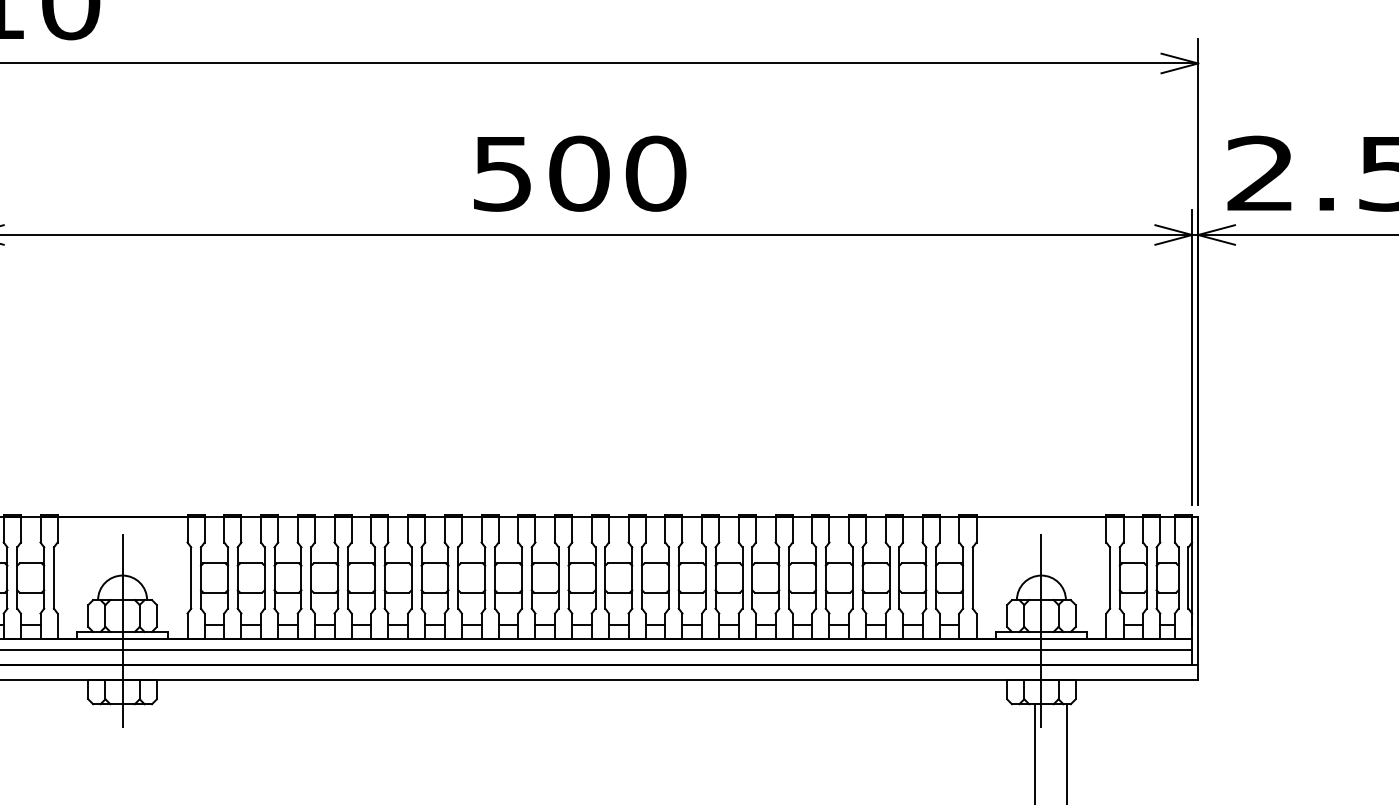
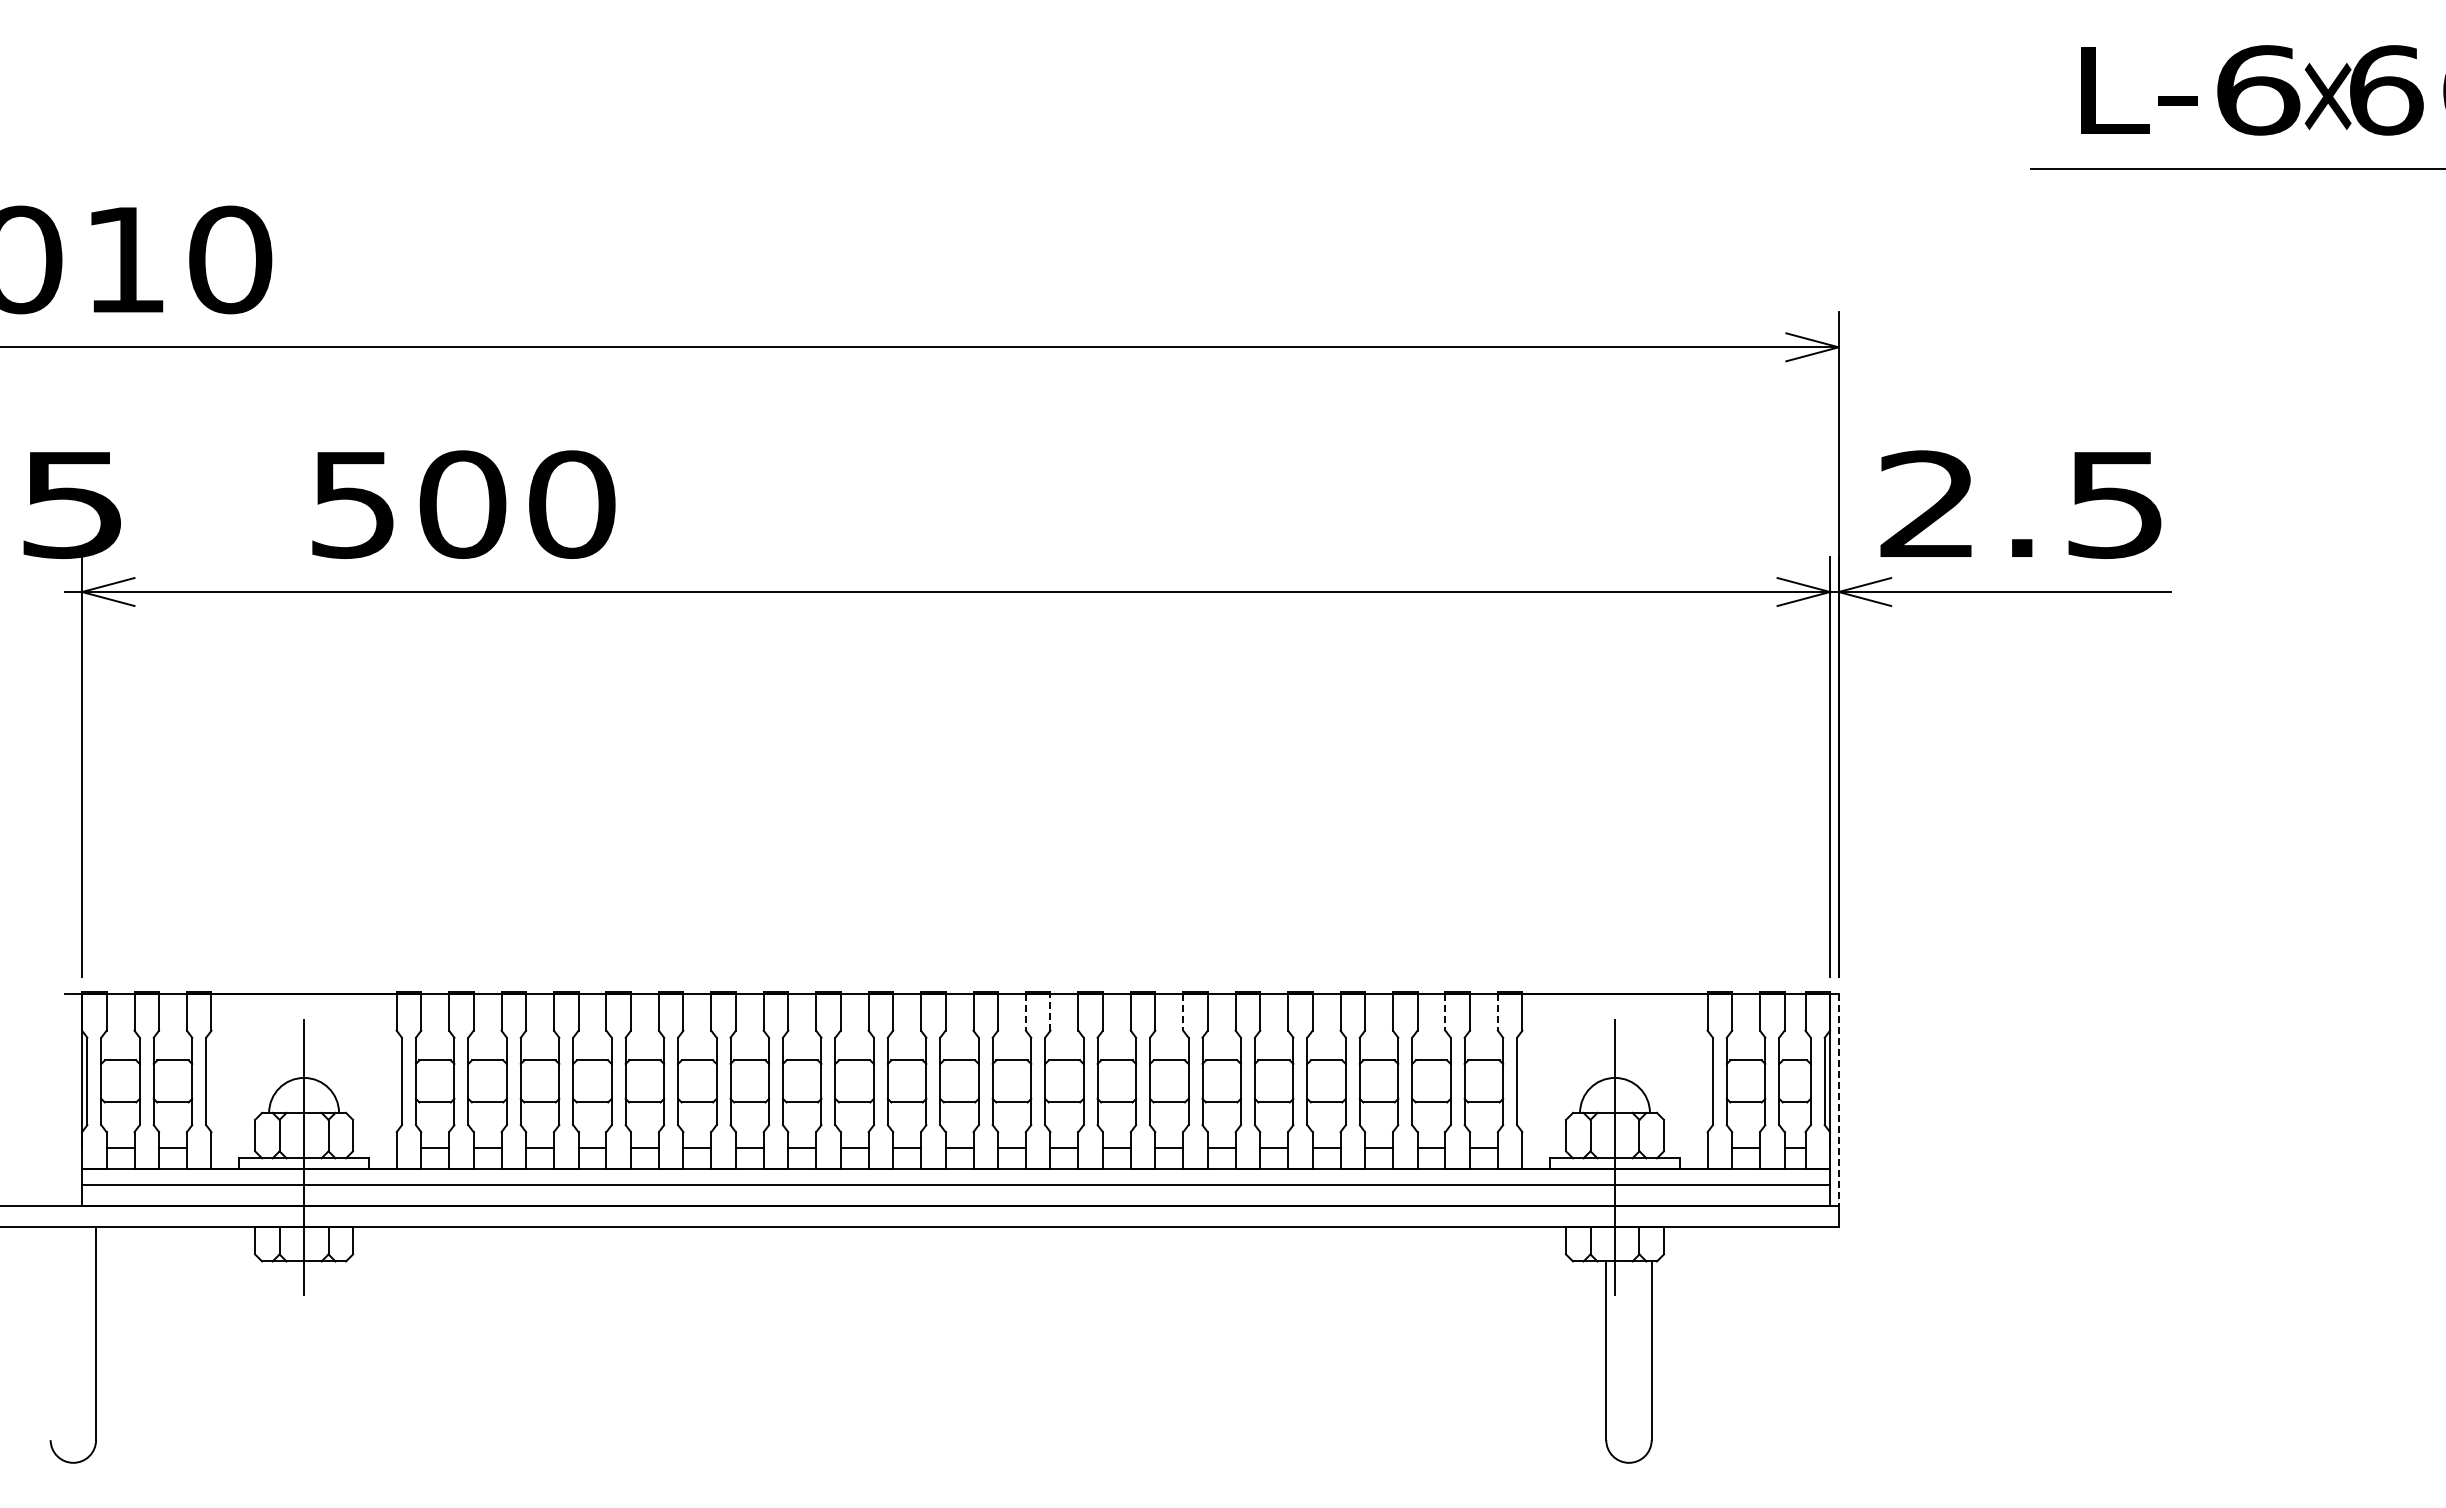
text: (579, 173) -> (463, 504), moved
line: (628, 529) -> (1025, 1012), solid -> dashed
line: (645, 529) -> (1050, 1011), solid -> dashed
line: (738, 529) -> (1183, 1012), solid -> dashed
line: (922, 529) -> (1445, 1012), solid -> dashed
line: (959, 529) -> (1497, 1012), solid -> dashed
line: (1198, 590) -> (1838, 1099), solid -> dashed

